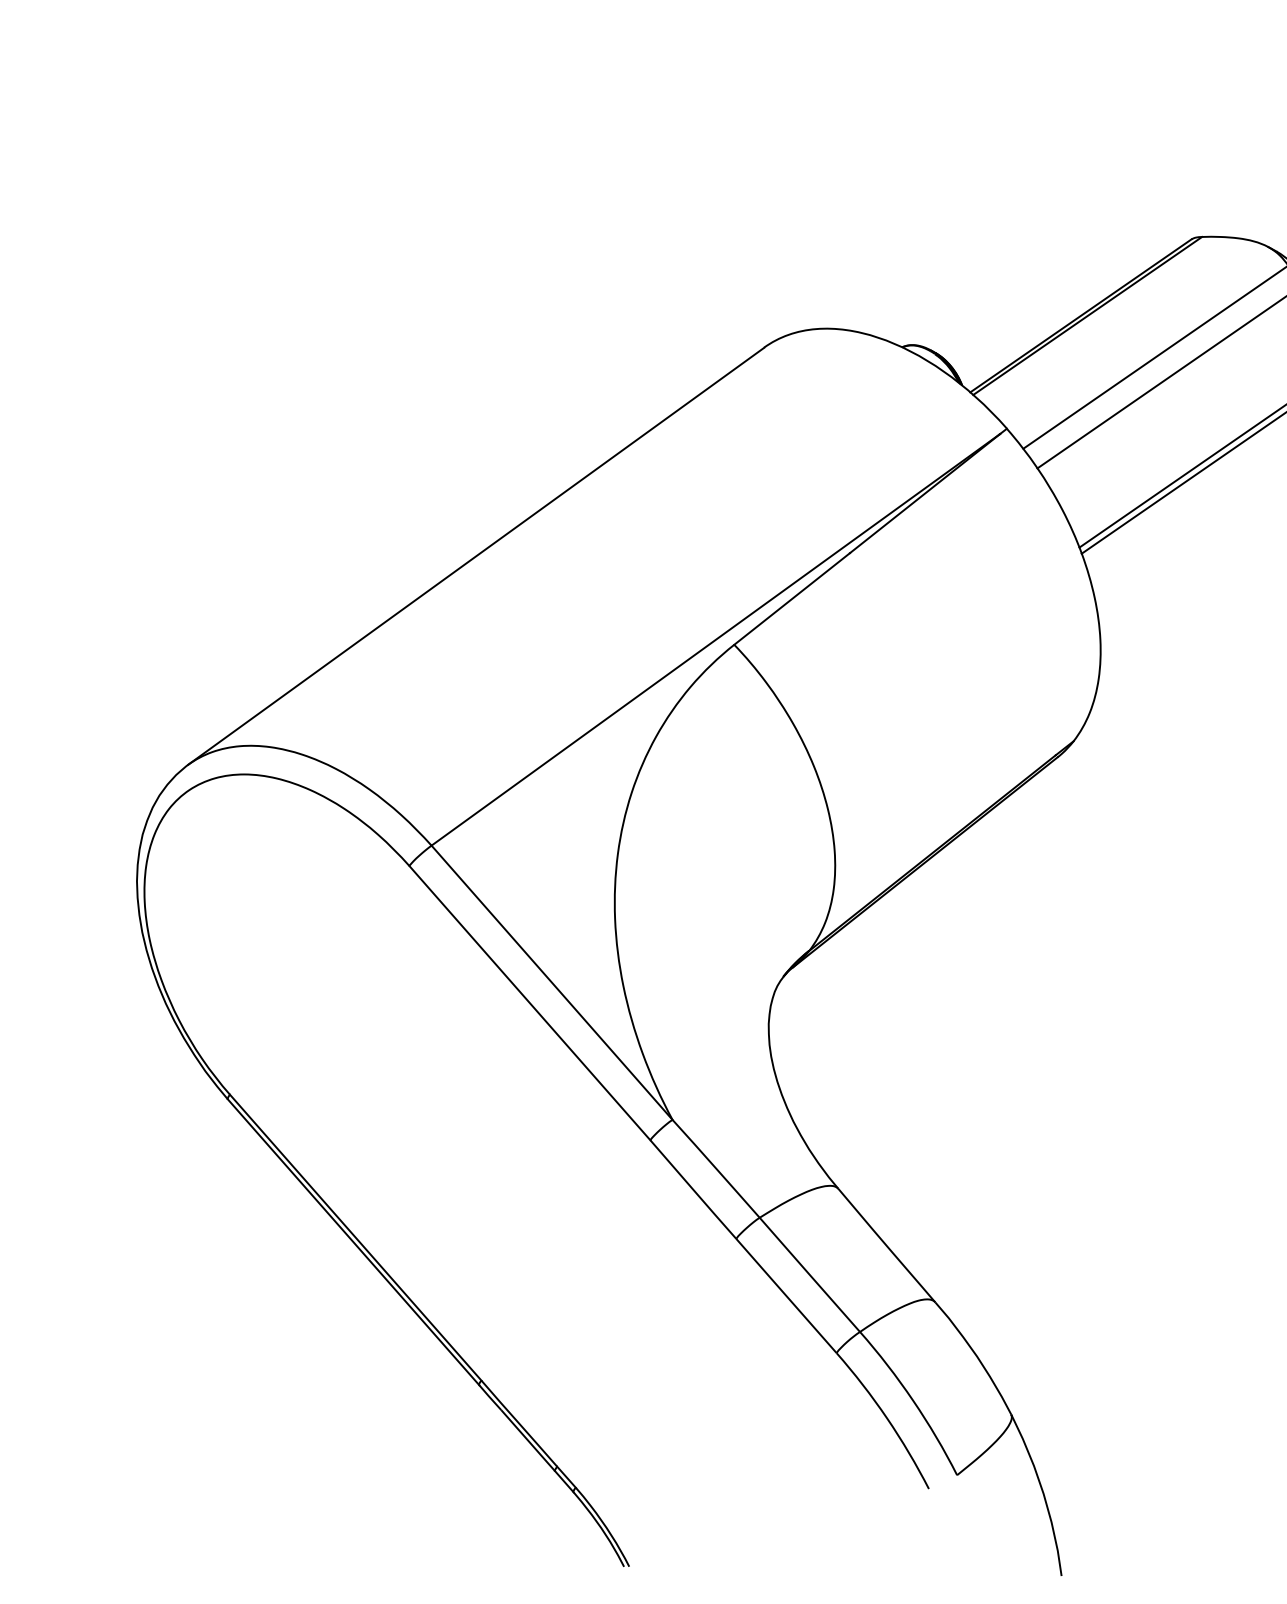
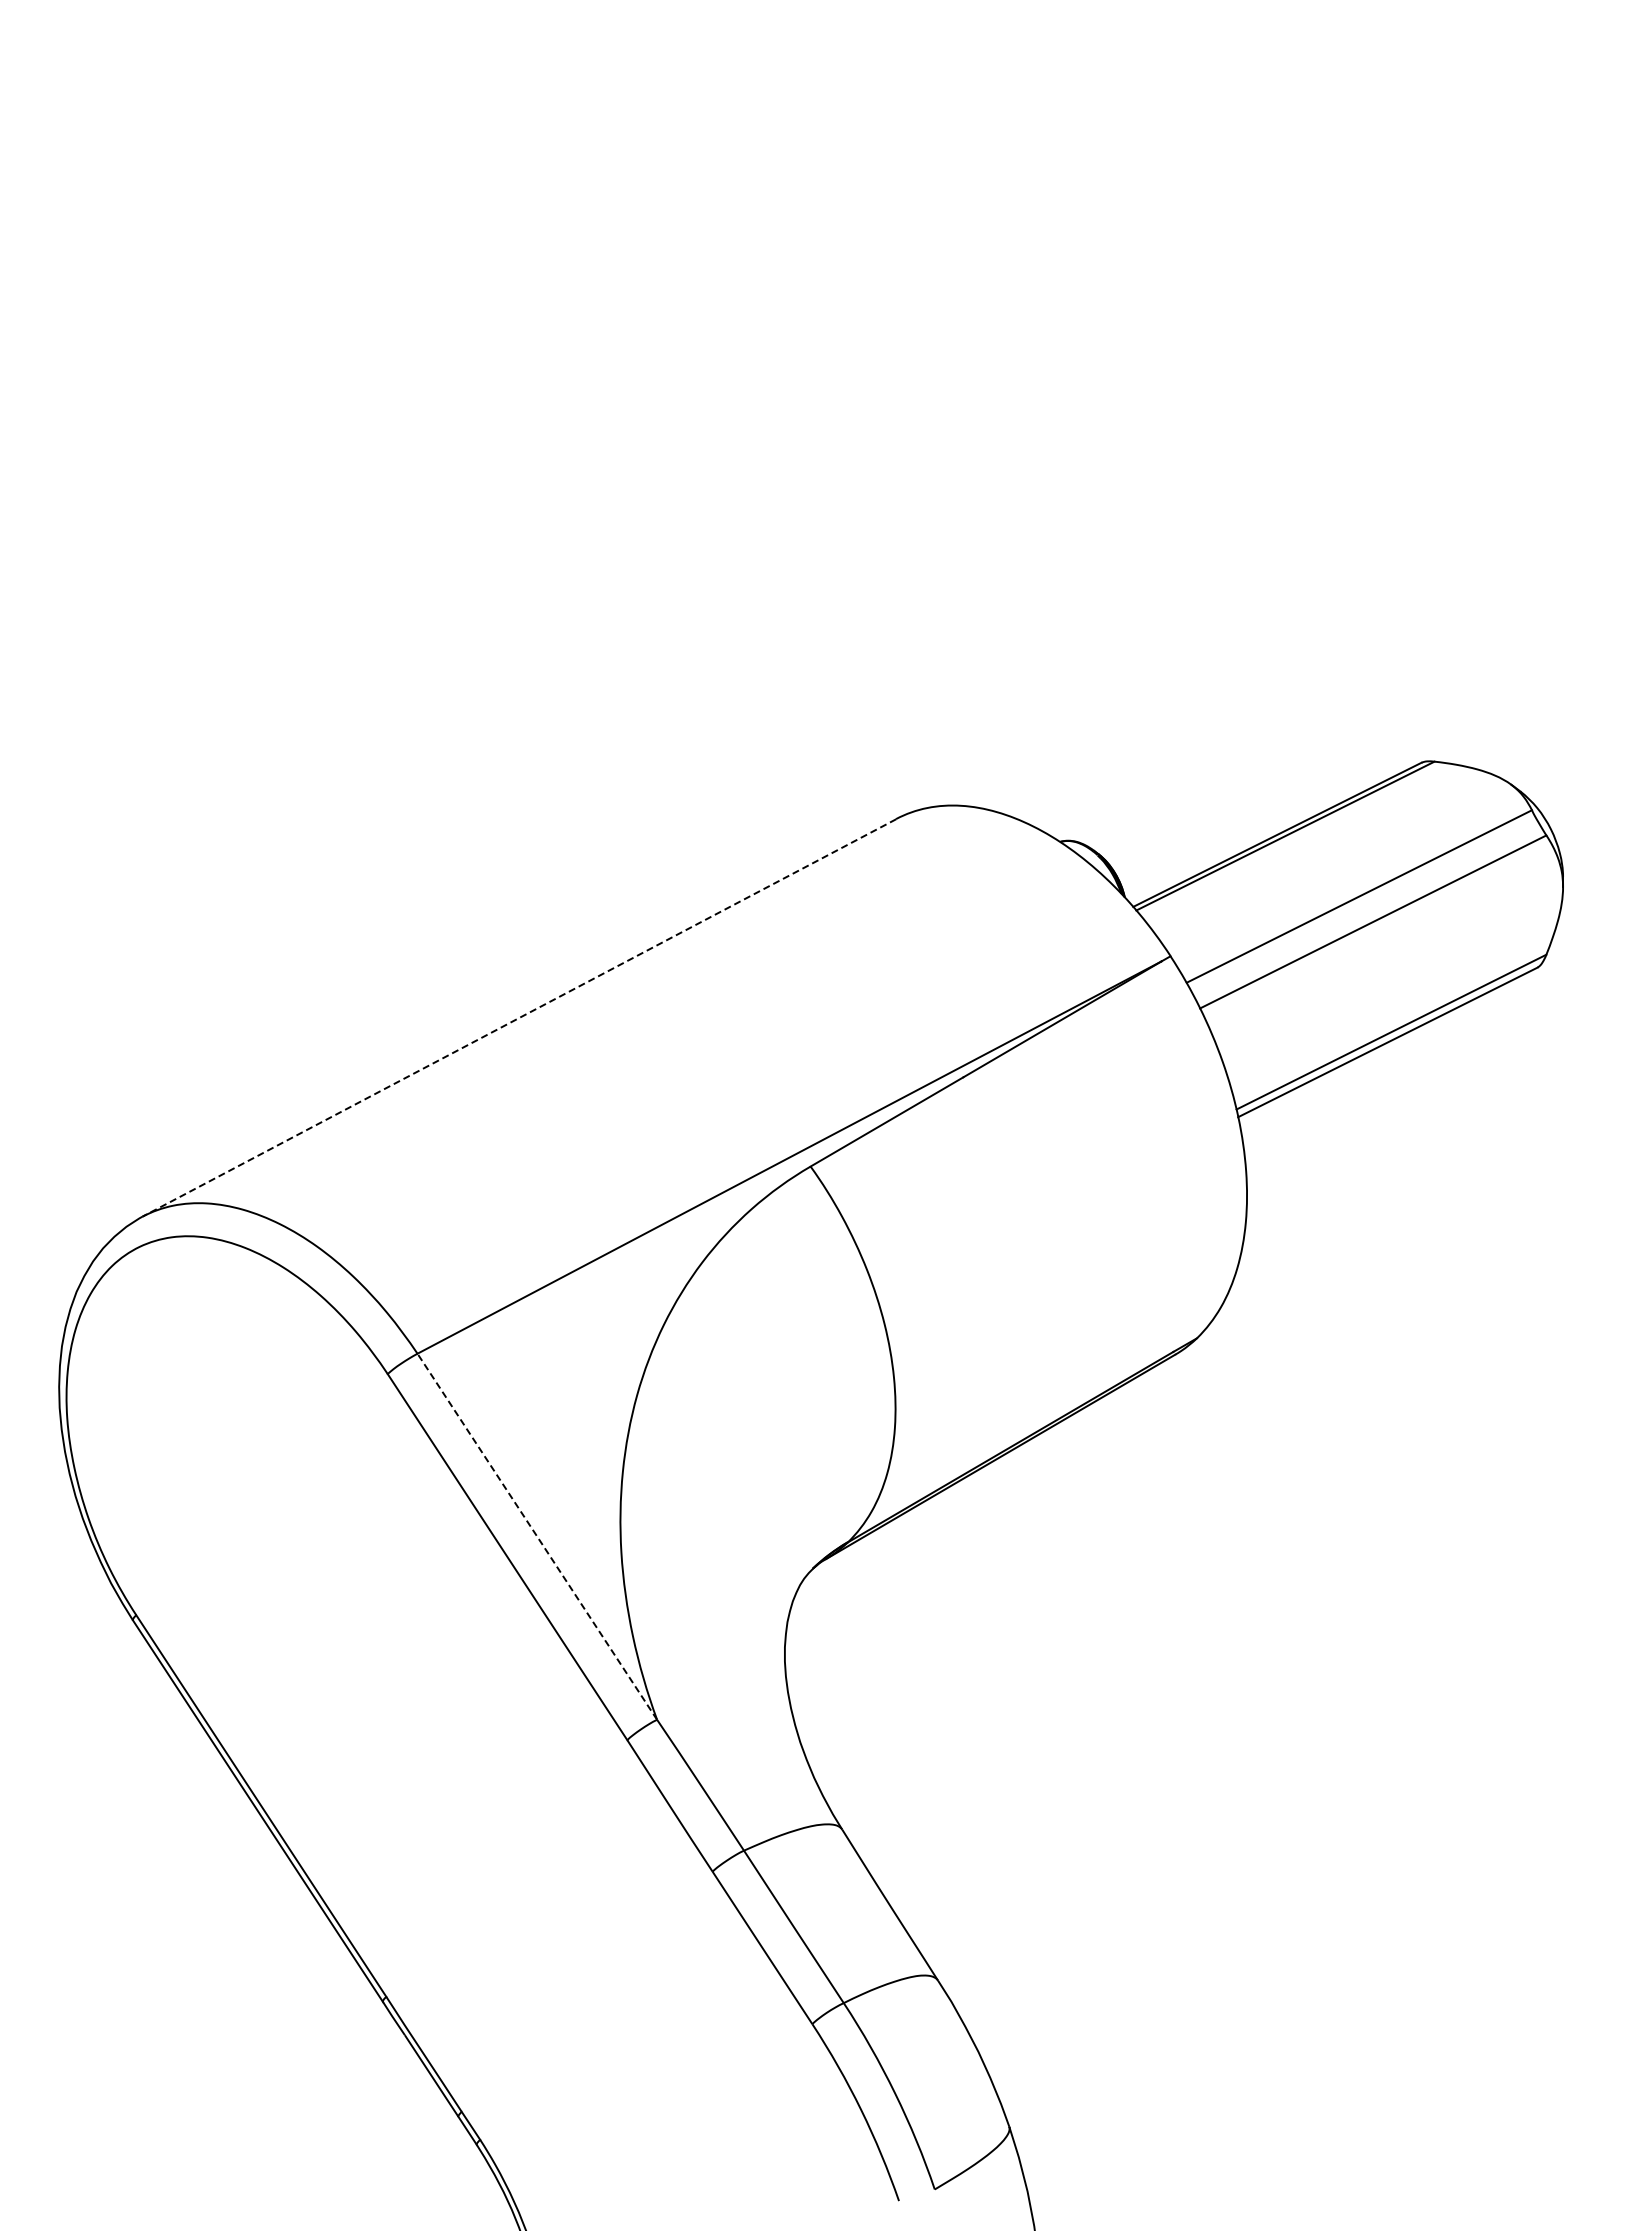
line: (475, 556) -> (518, 1018), solid -> dashed
line: (552, 982) -> (537, 1536), solid -> dashed

